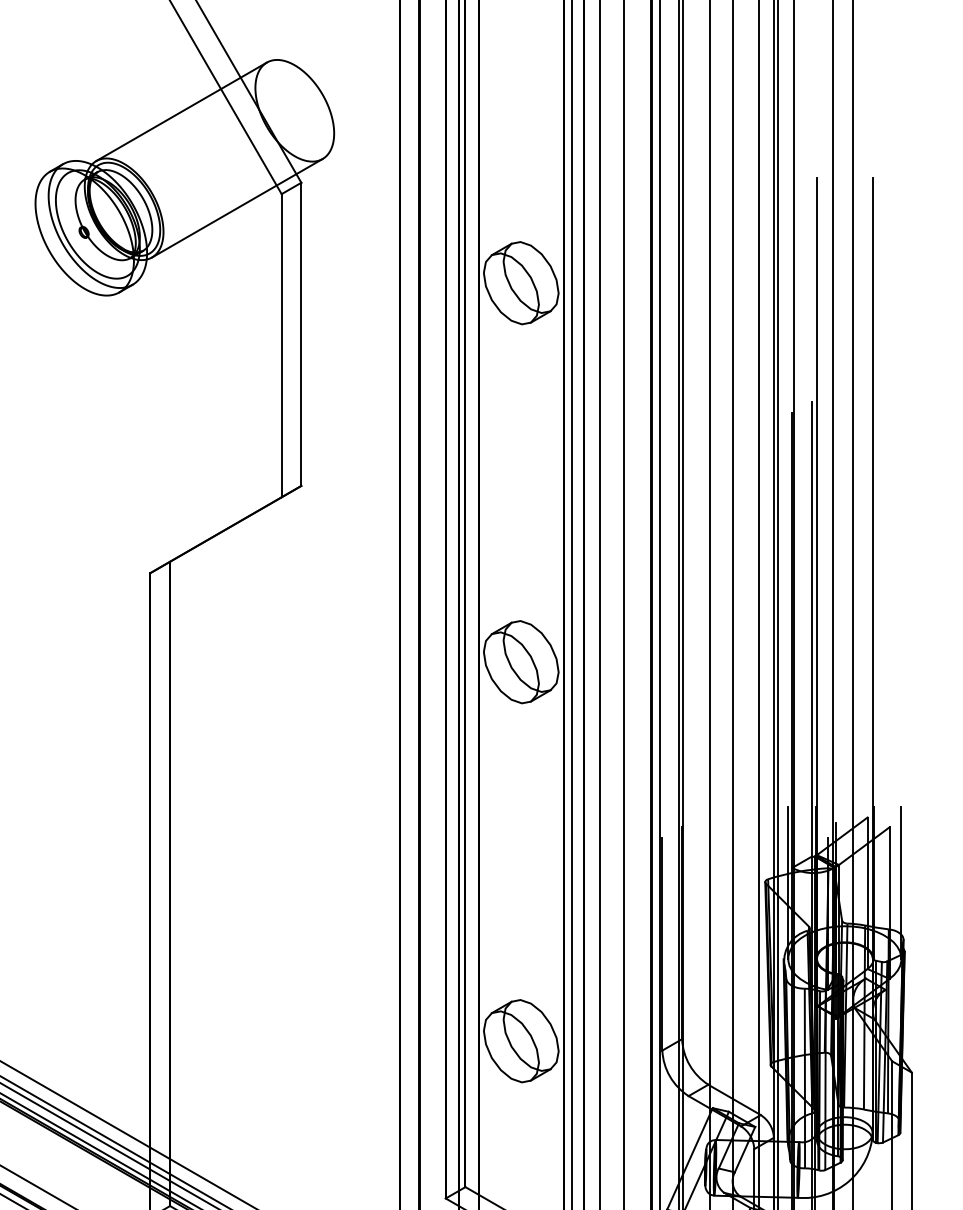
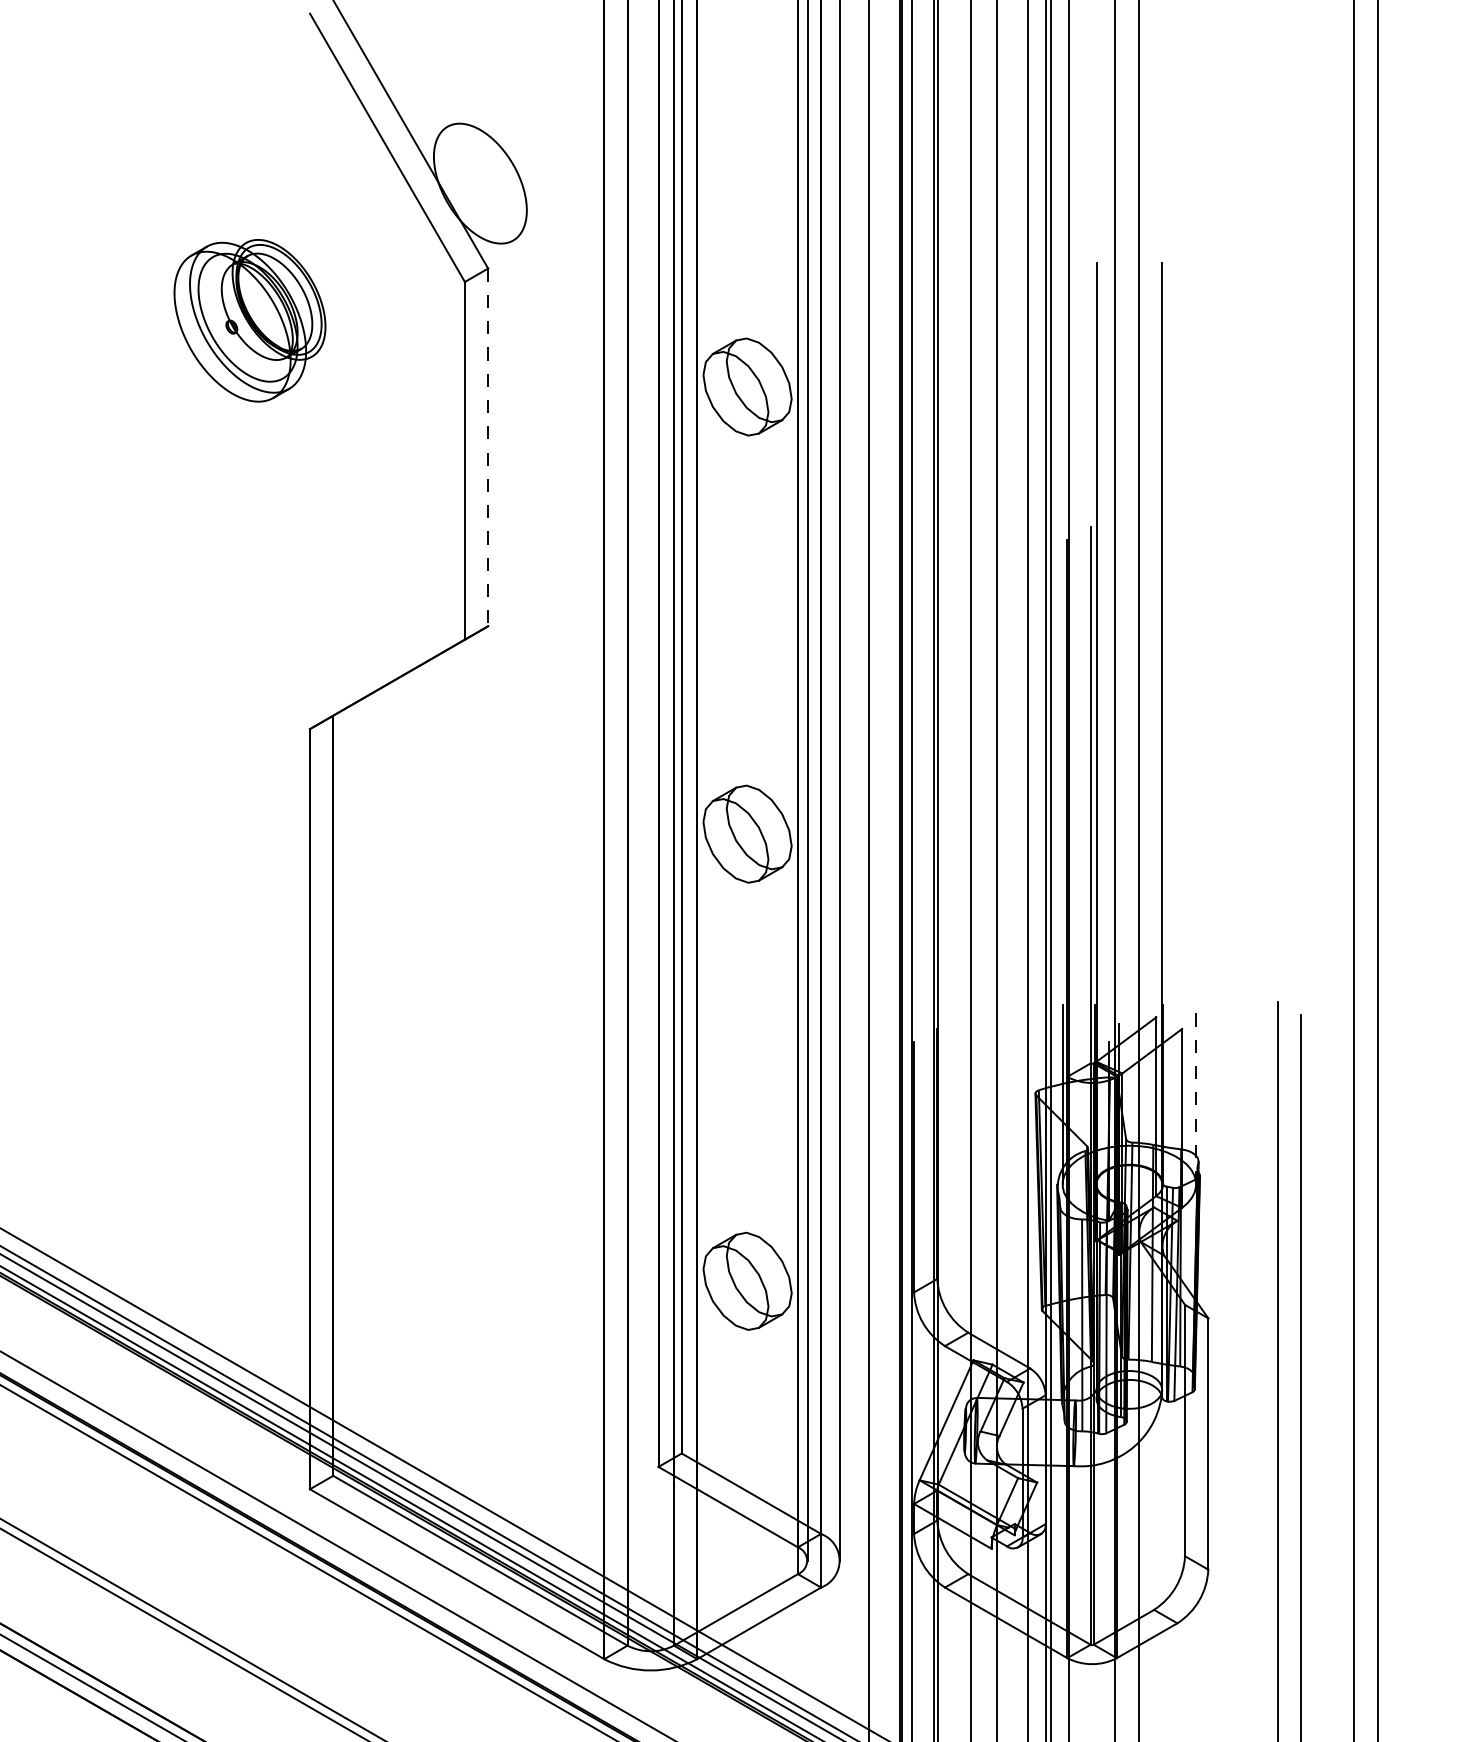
line: (181, 111) -> (346, 184), removed
line: (237, 208) -> (412, 298), removed
line: (301, 334) -> (488, 447), solid -> dashed
line: (901, 882) -> (1196, 1094), solid -> dashed

